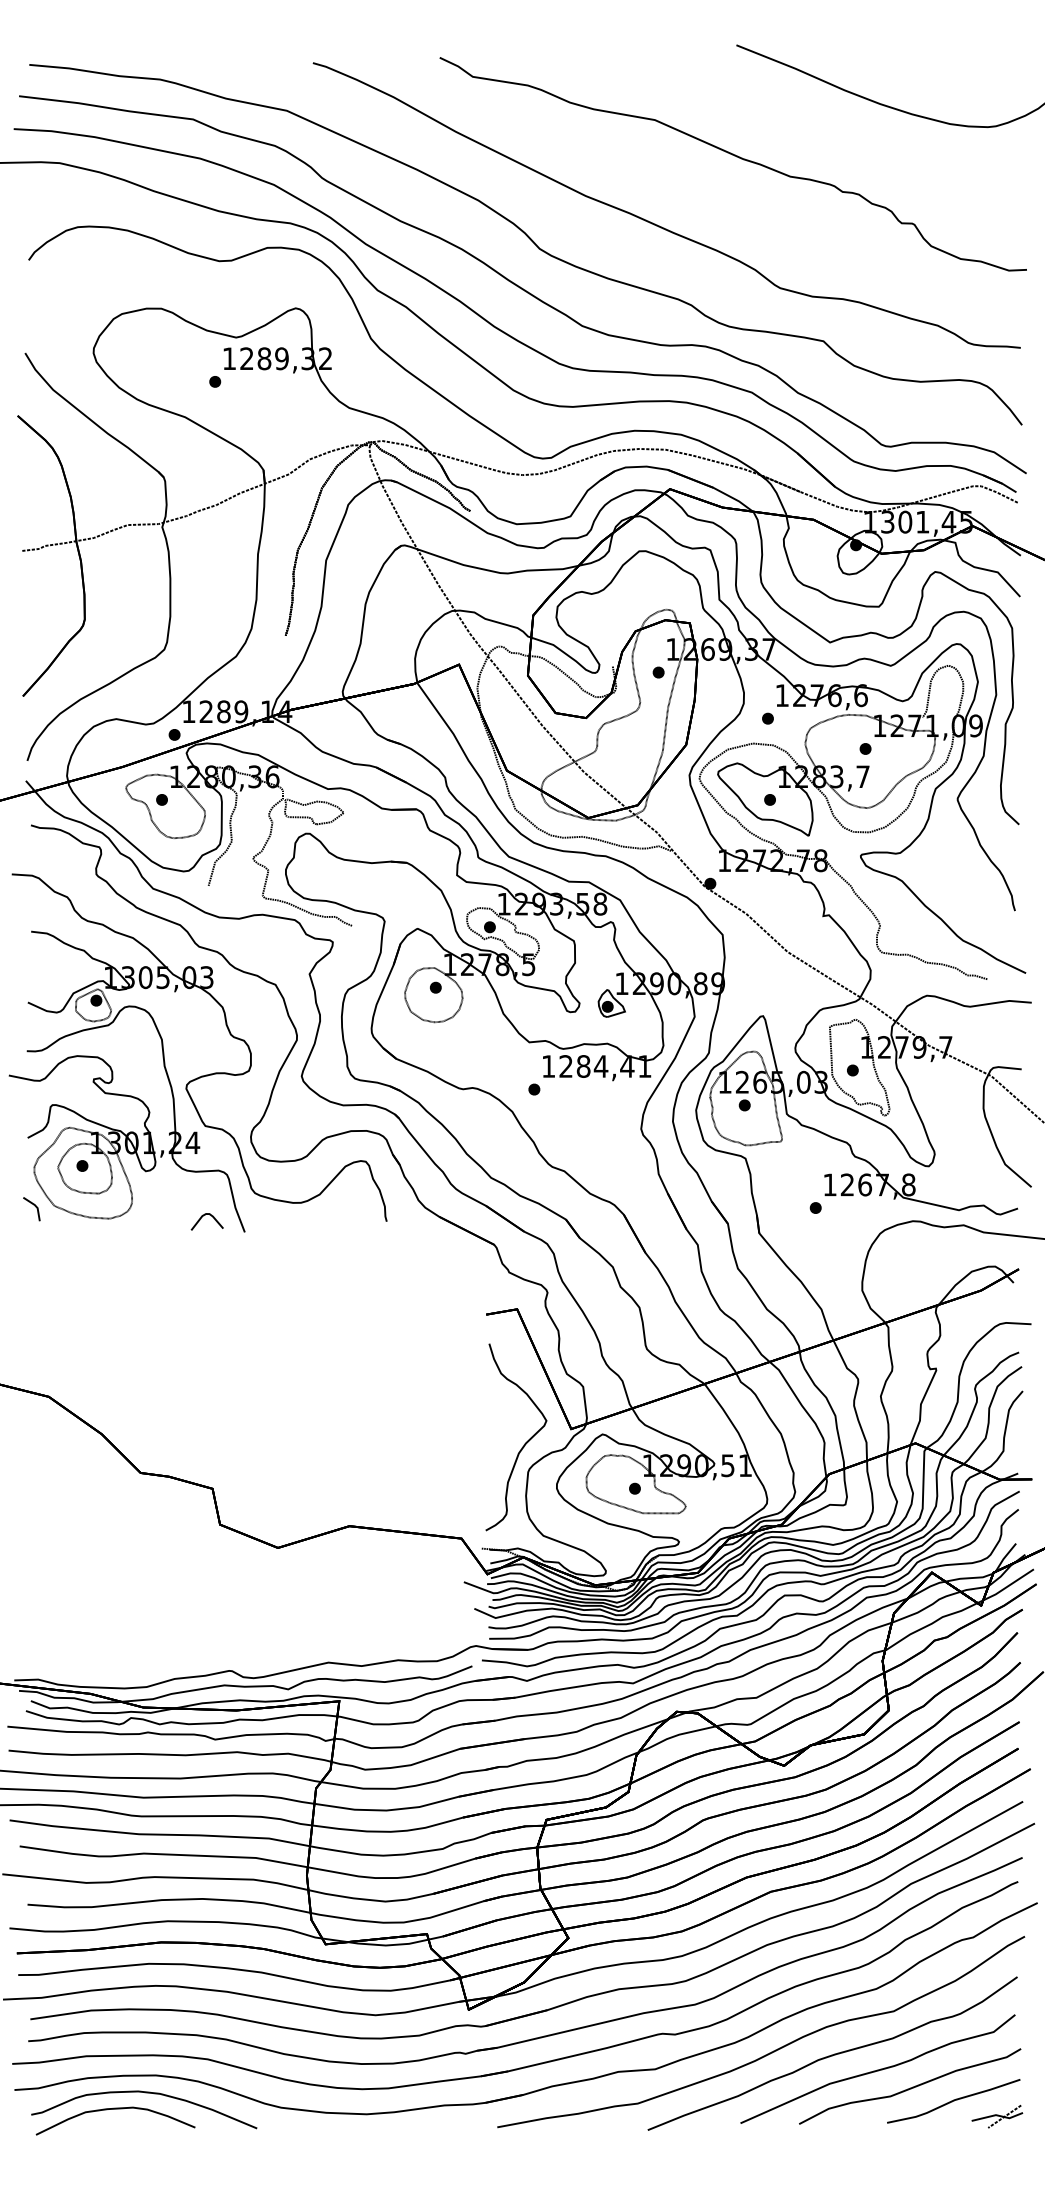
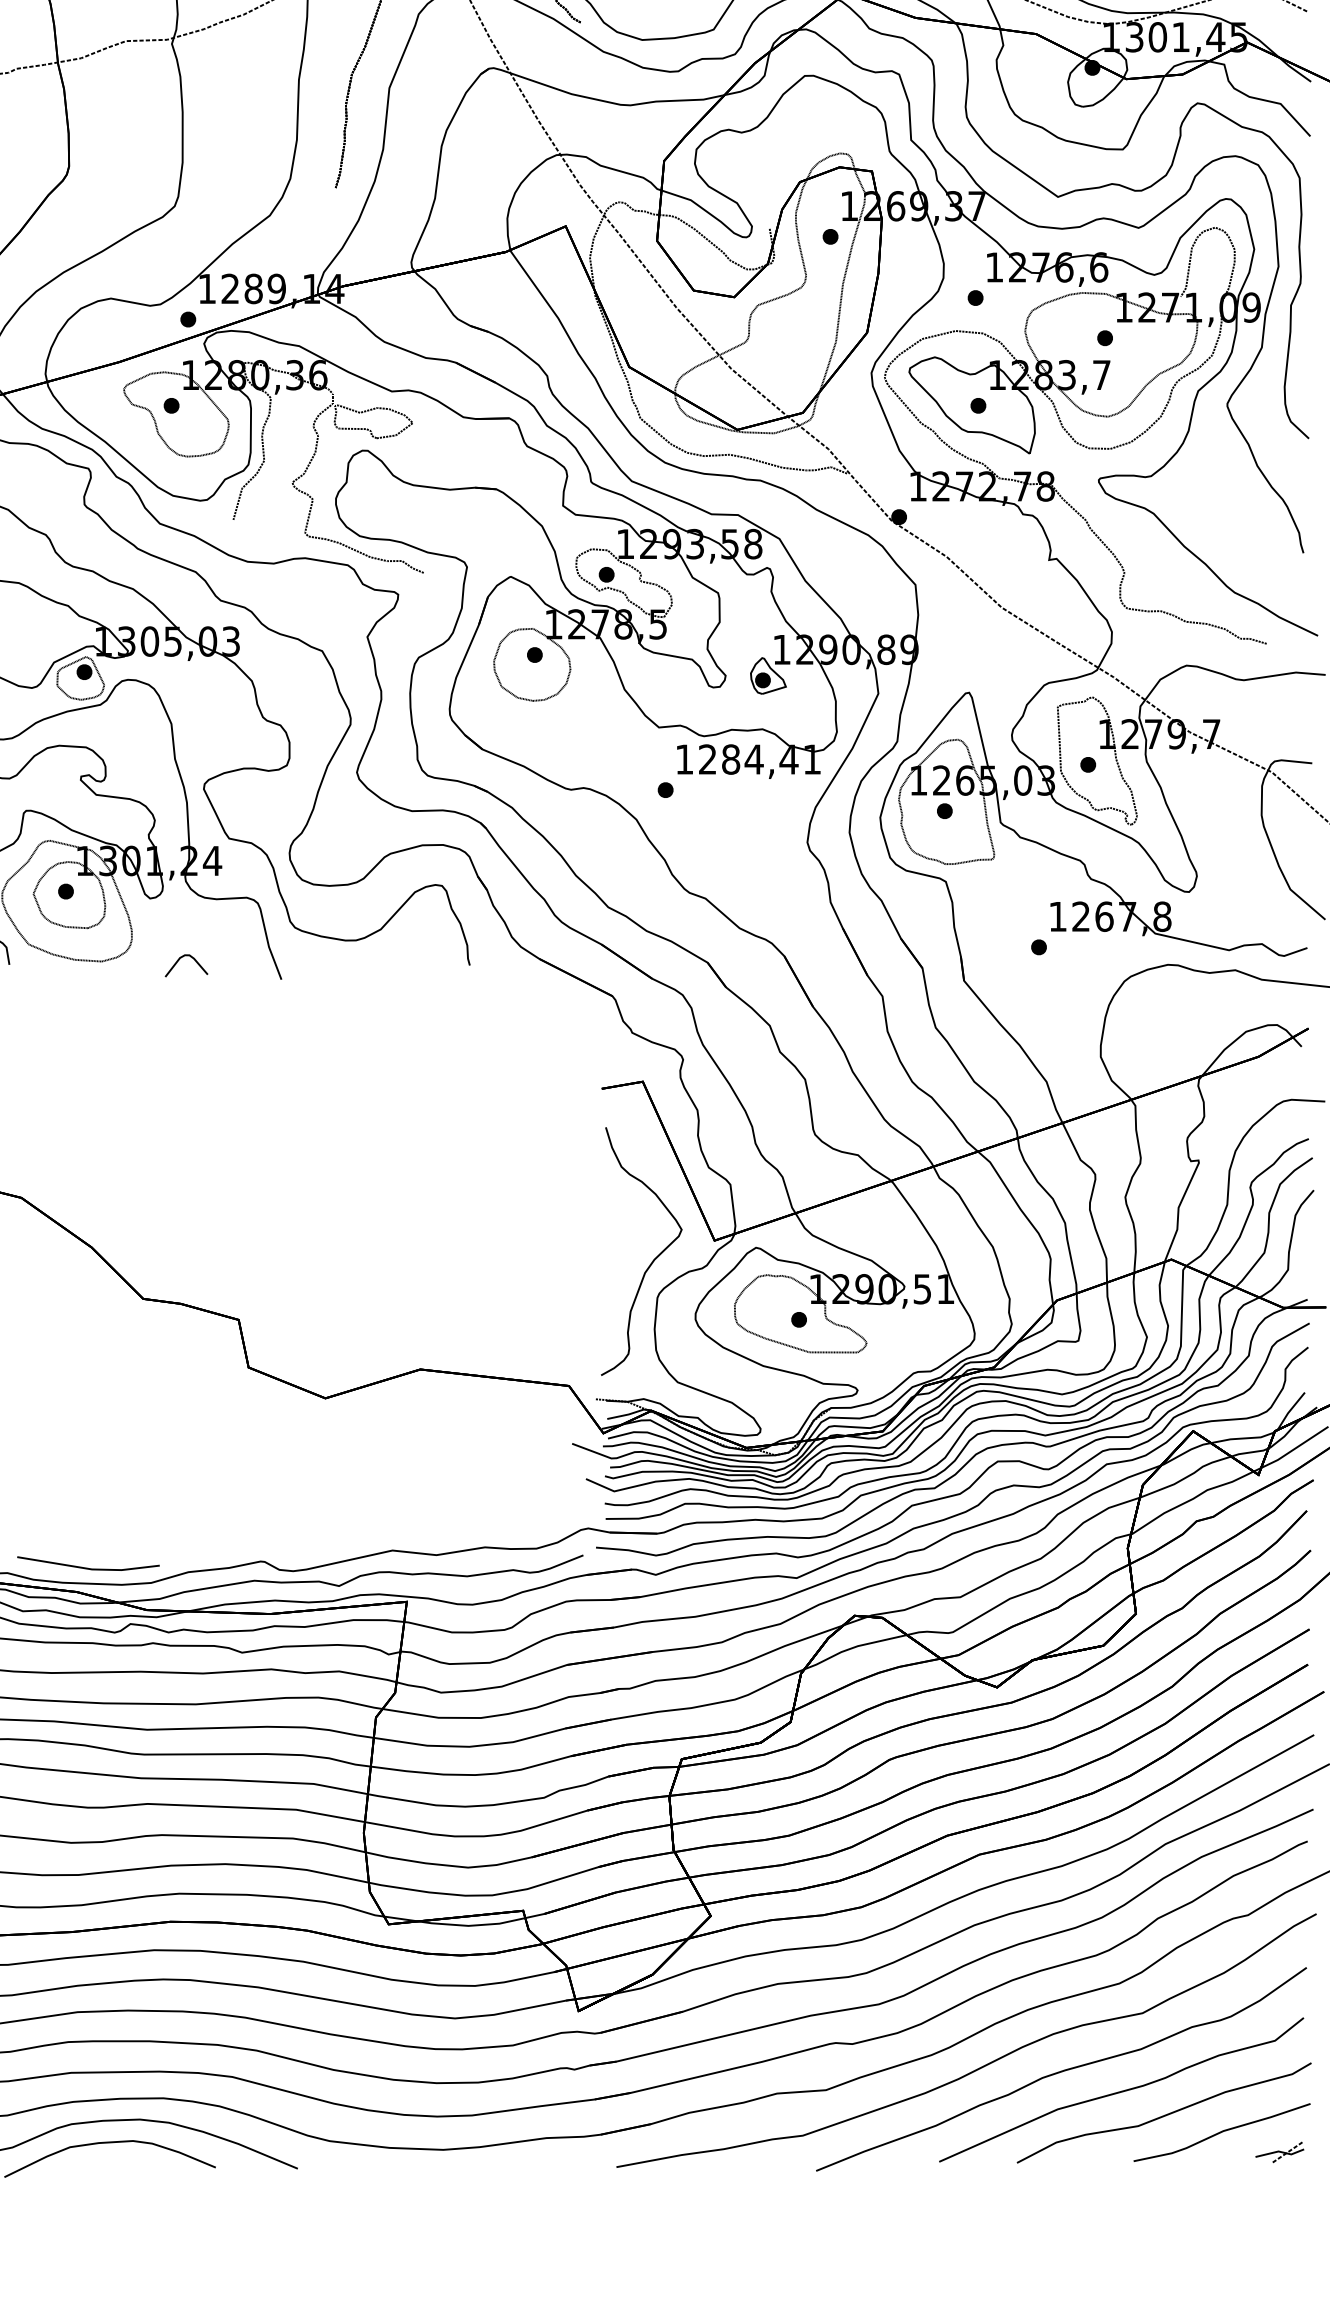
curve: (202, 1217) -> (180, 959), moved
line: (99, 1675) -> (88, 1567), added
part: (996, 2116) -> (1278, 2152), size x0.71

